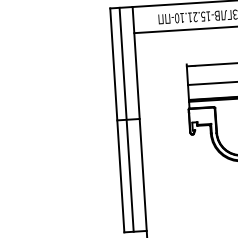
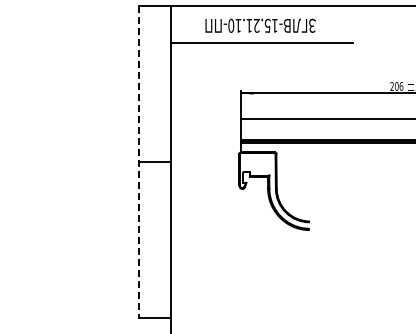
line: (126, 119) -> (152, 162), removed
line: (117, 120) -> (139, 162), solid -> dashed

